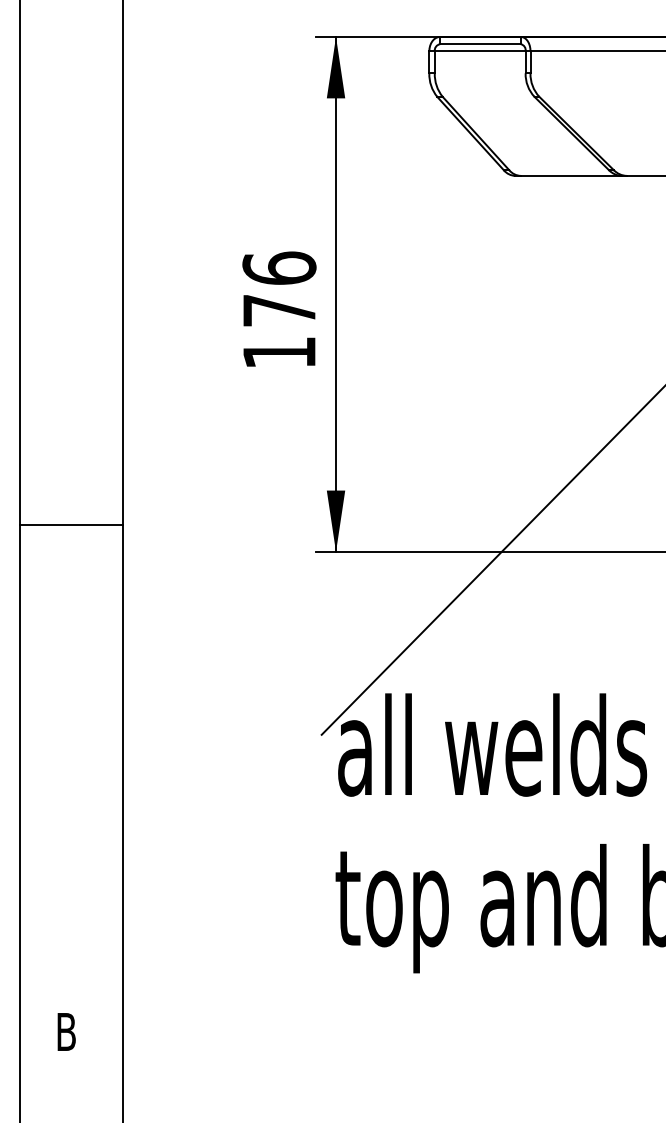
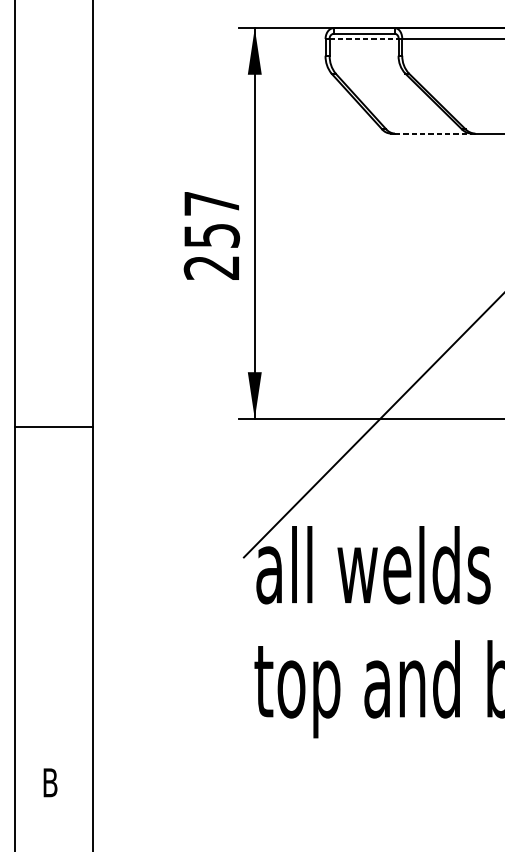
line: (480, 51) -> (364, 39), solid -> dashed
line: (571, 175) -> (433, 133), solid -> dashed
text: (279, 309) -> (211, 234), 176 -> 257
line: (71, 524) -> (54, 426), moved

